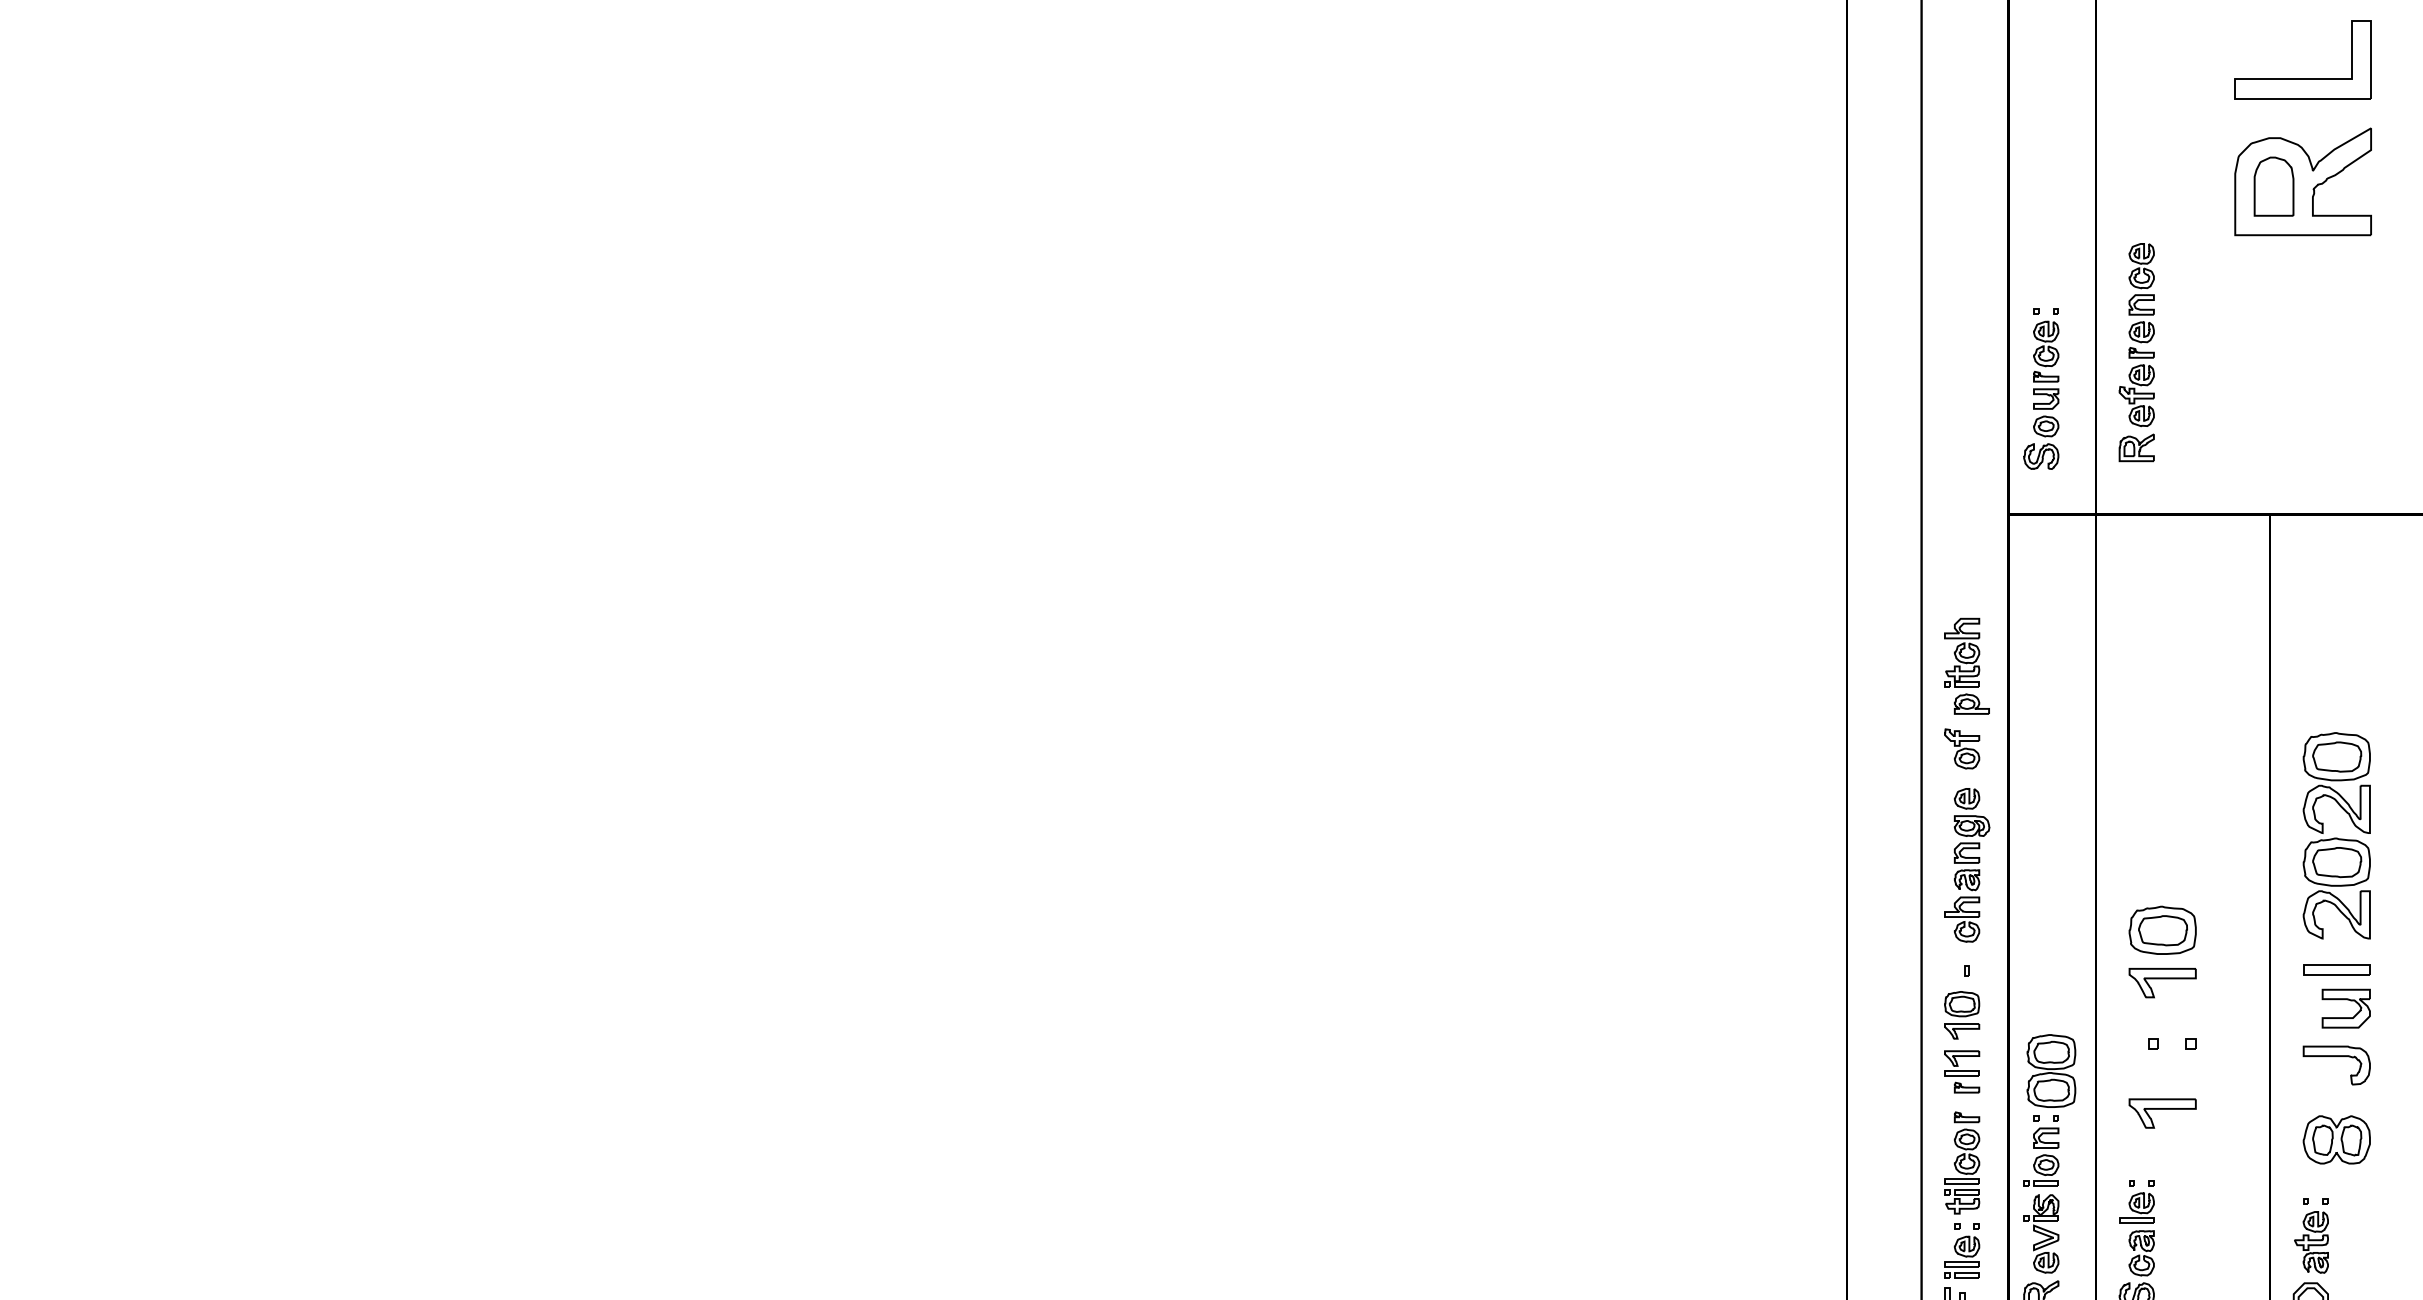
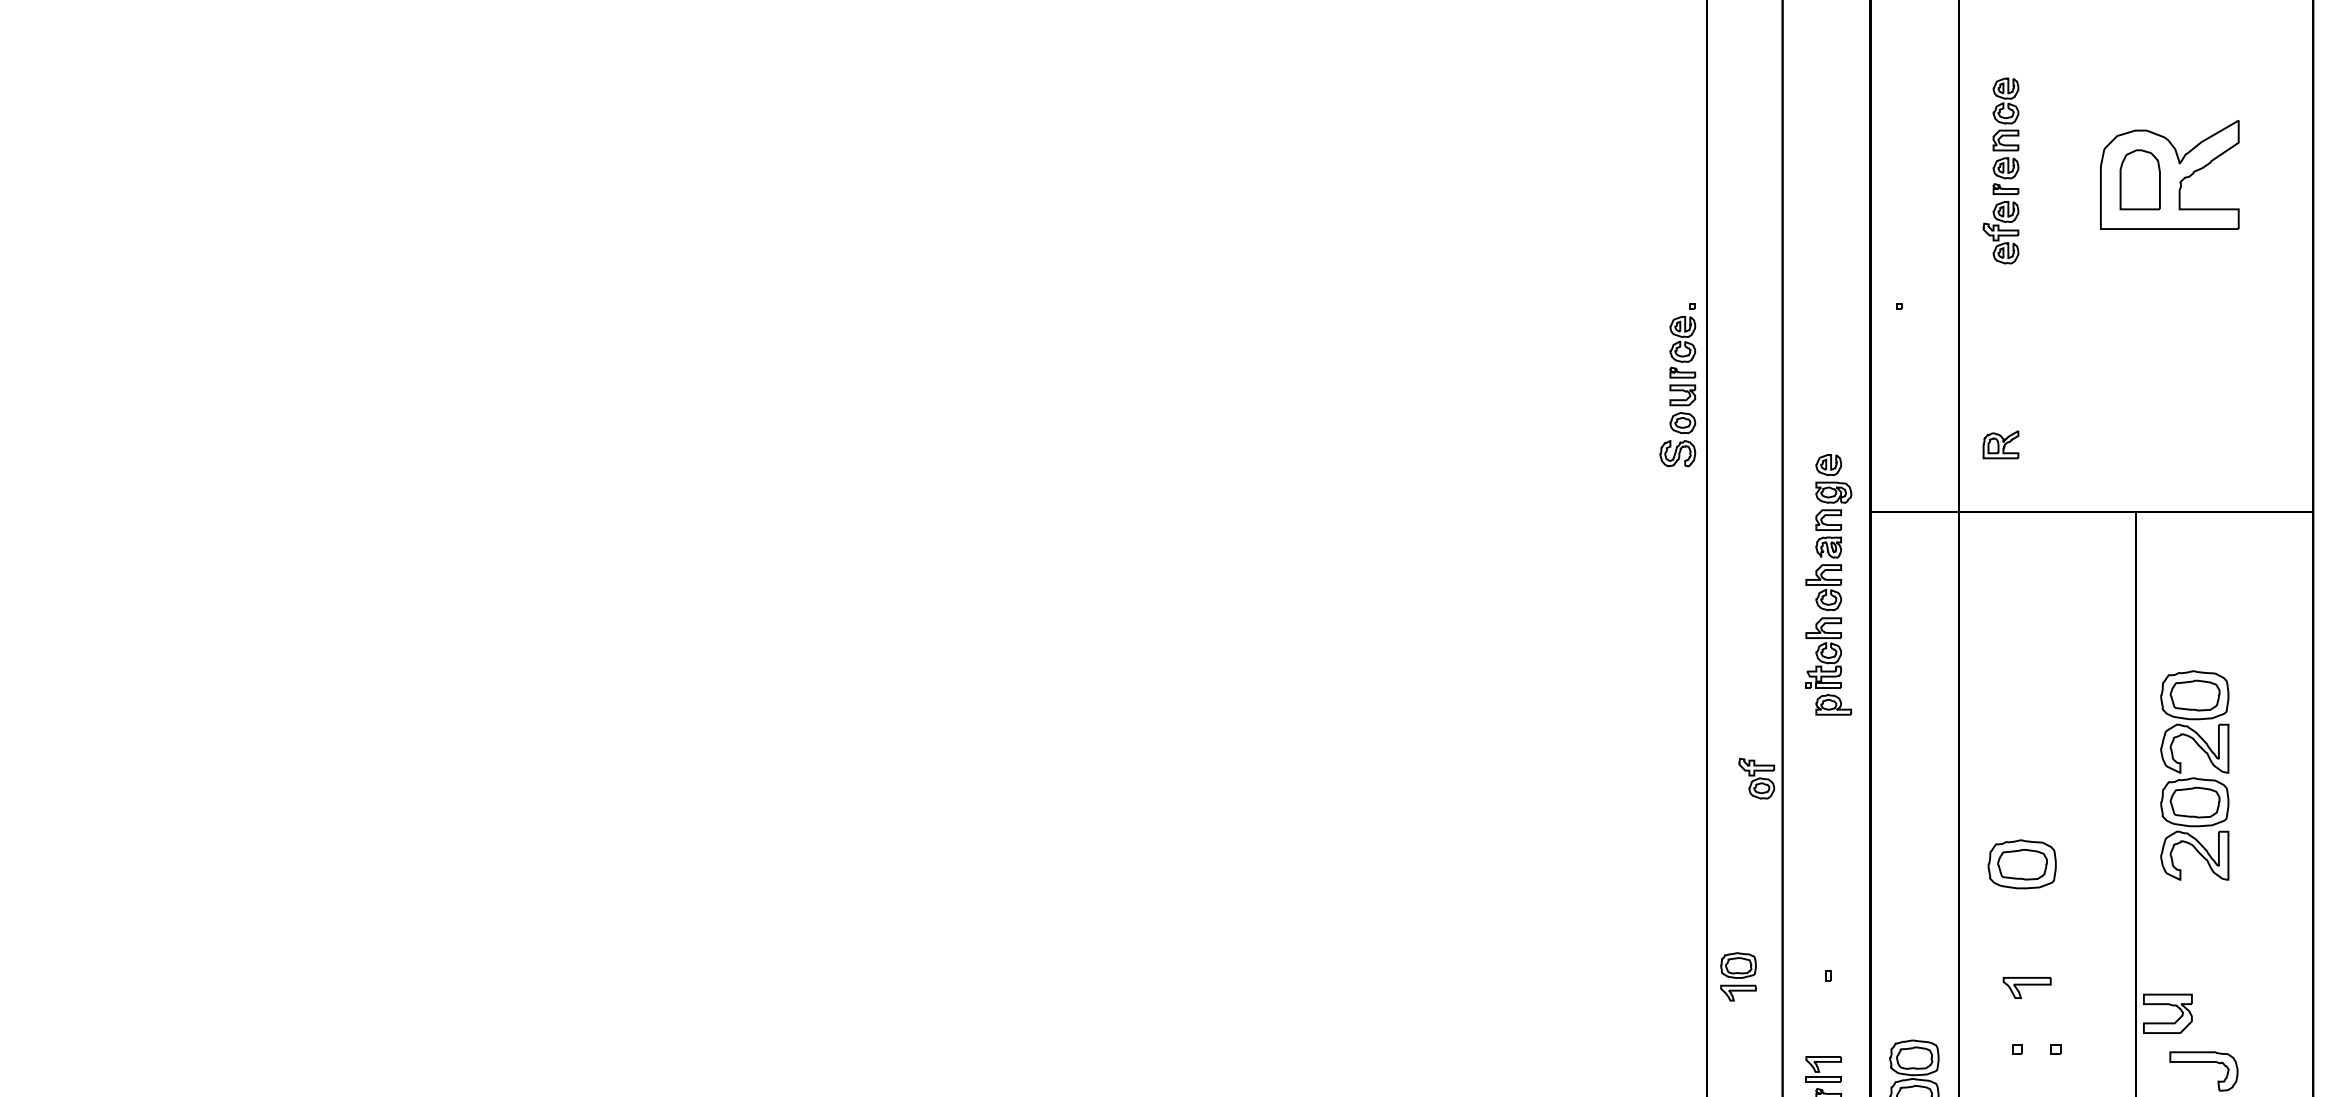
part: (2302, 78) -> (2169, 70), removed
part: (2136, 335) -> (2000, 171), moved
part: (2041, 388) -> (1678, 384), moved
part: (1962, 748) -> (1757, 778), moved
part: (2336, 835) -> (2194, 775), moved
part: (1967, 865) -> (1829, 532), moved
part: (2162, 929) -> (2021, 863), moved
part: (2336, 969) -> (2203, 974), removed
part: (2162, 983) -> (2027, 988), size x0.7
part: (2345, 1000) -> (2167, 1005), moved
part: (1962, 1015) -> (1738, 977), moved

